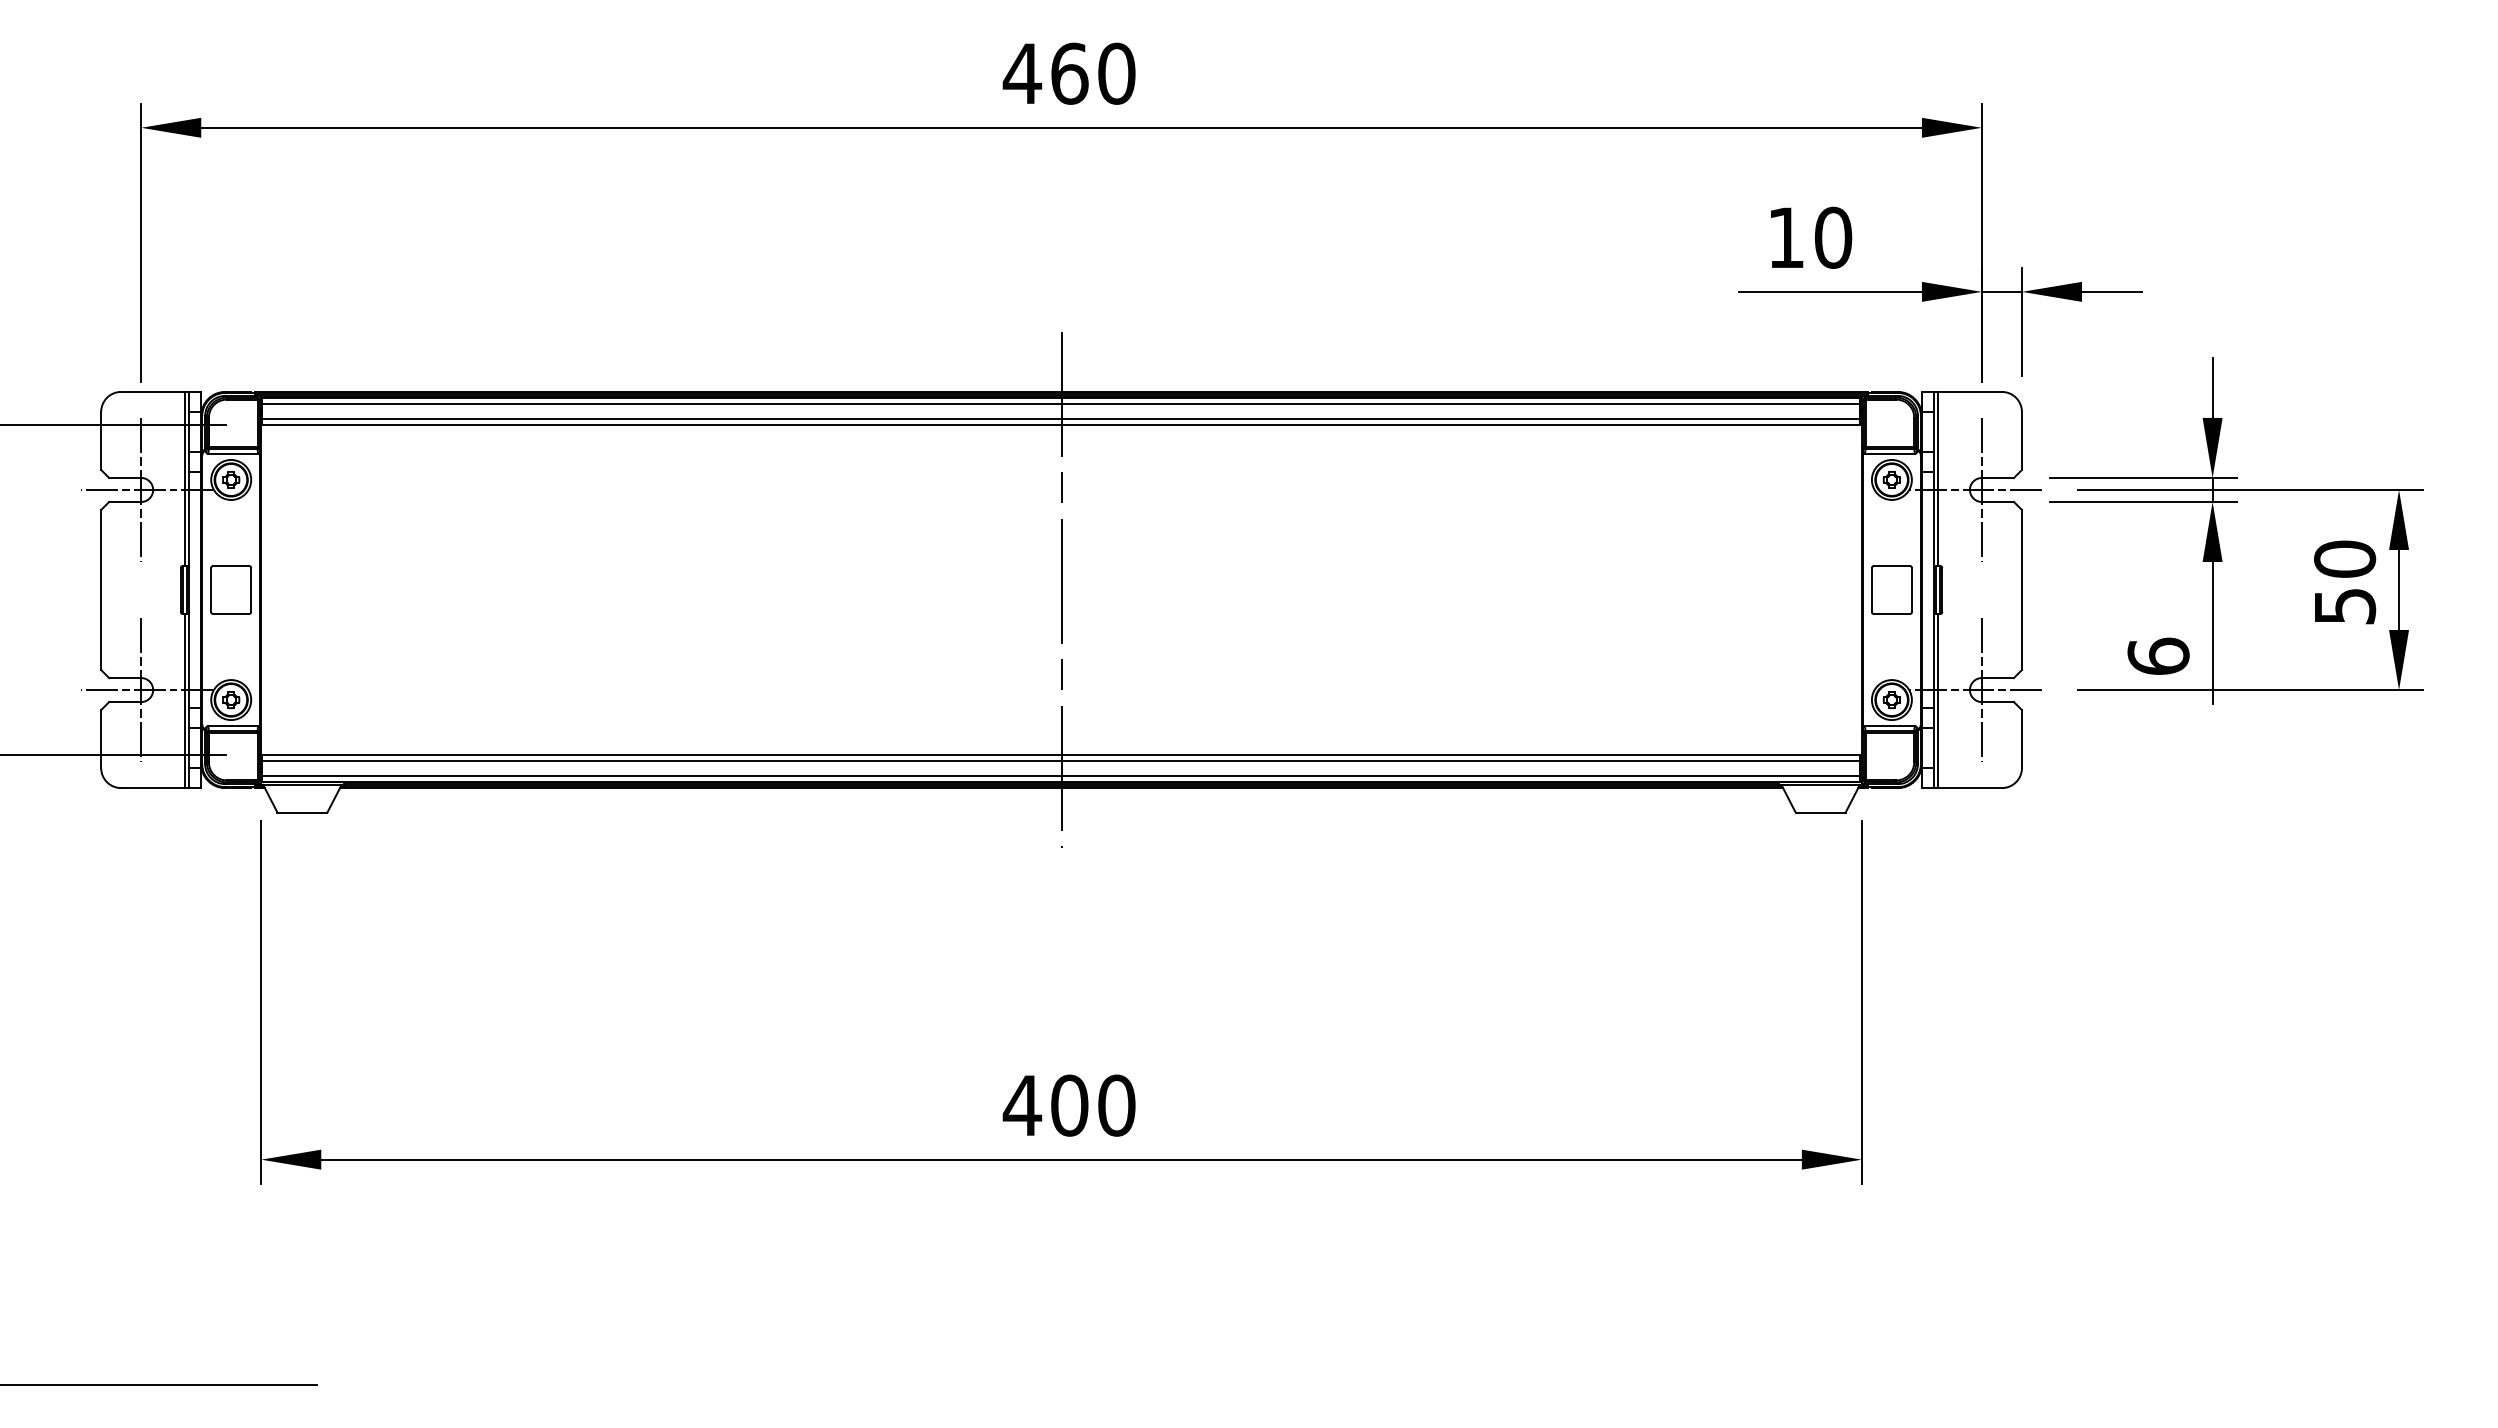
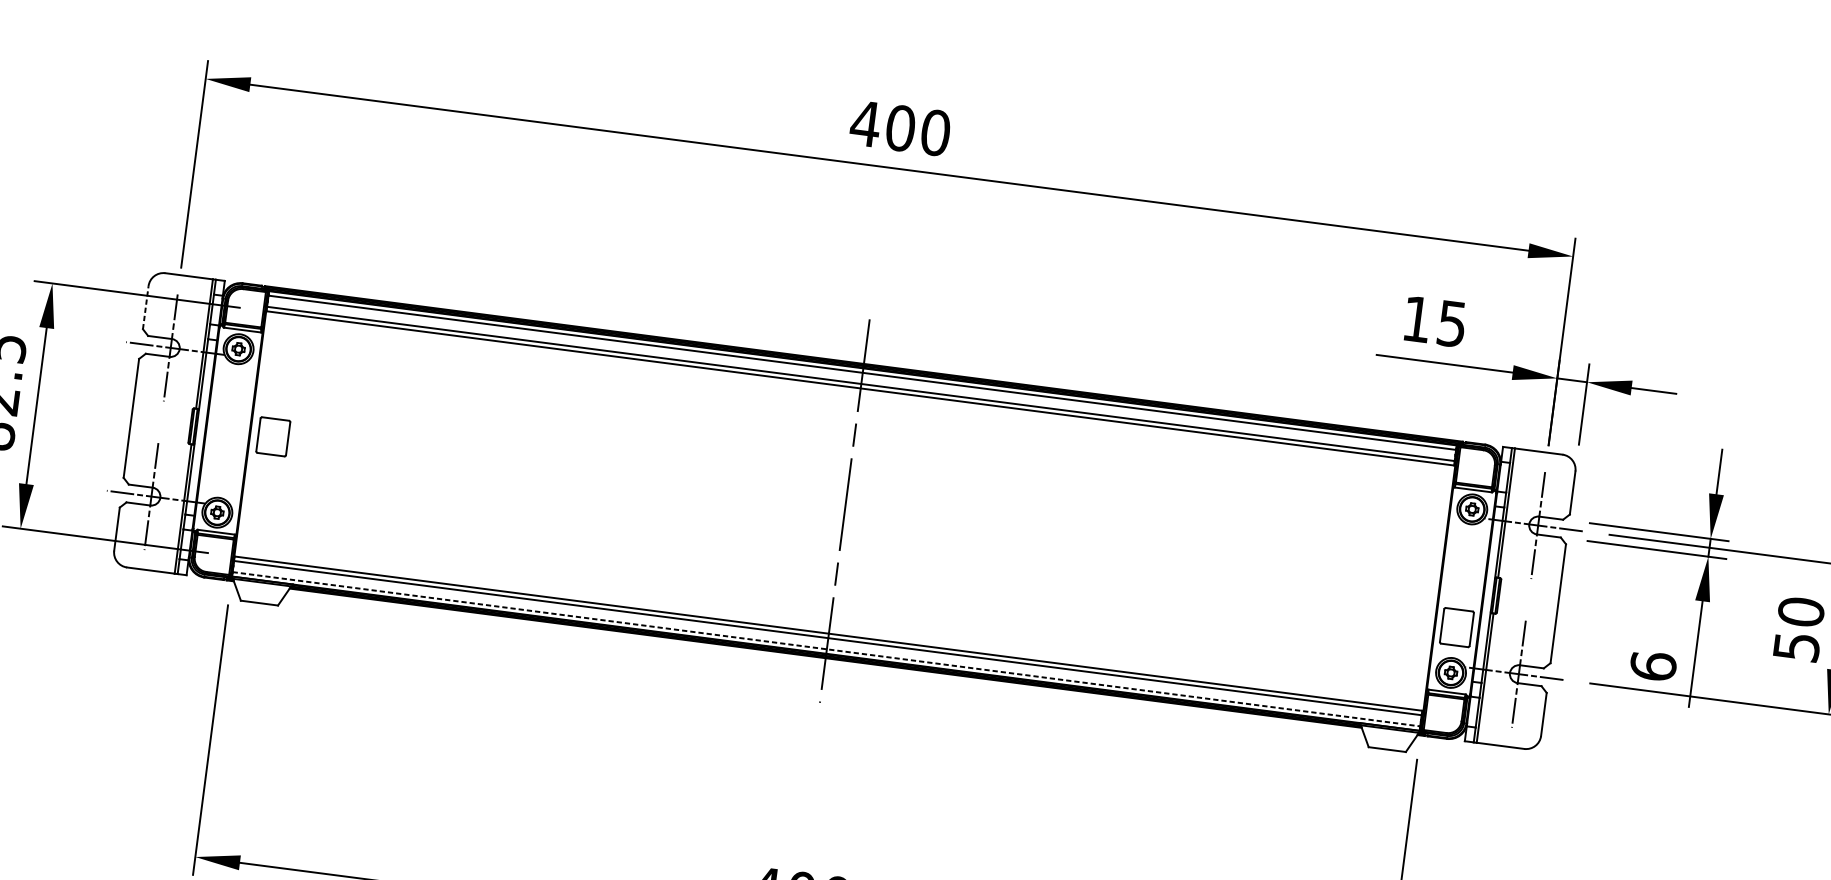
text: (1069, 73) -> (900, 128), 460 -> 400
text: (1833, 237) -> (1452, 323), 10 -> 15
line: (101, 440) -> (146, 307), solid -> dashed
part: (230, 589) -> (272, 436), moved
part: (1891, 589) -> (1456, 627), moved
line: (1061, 776) -> (826, 649), solid -> dashed

